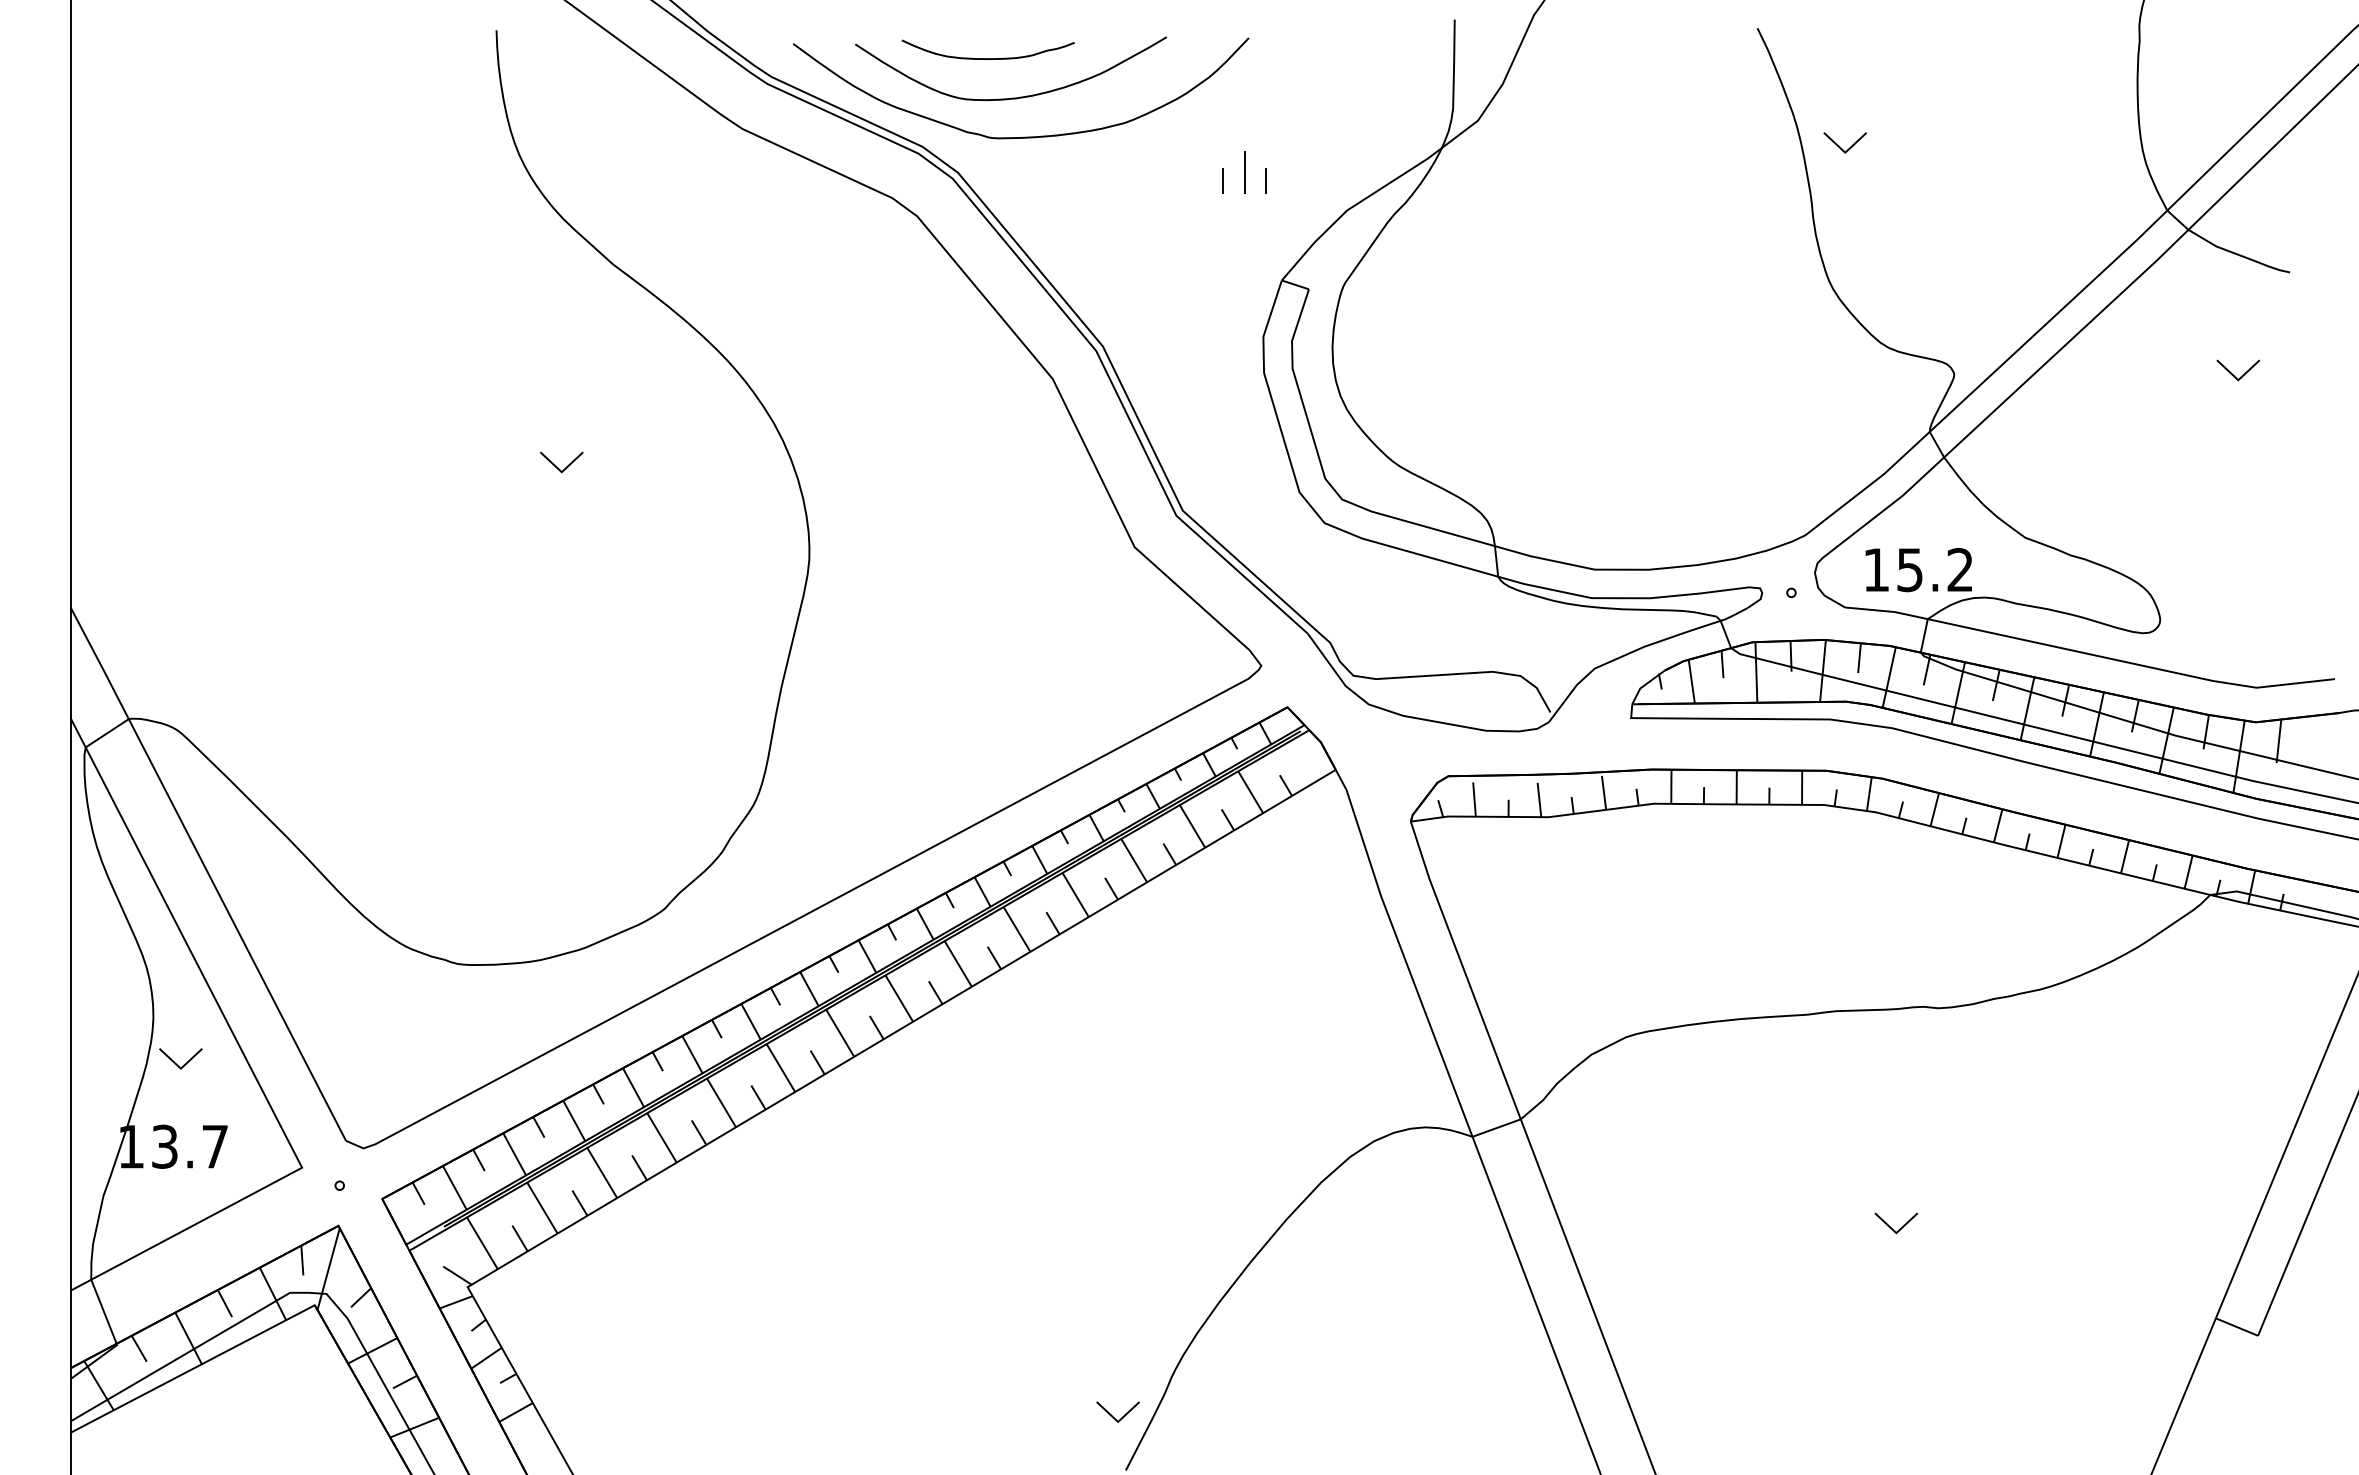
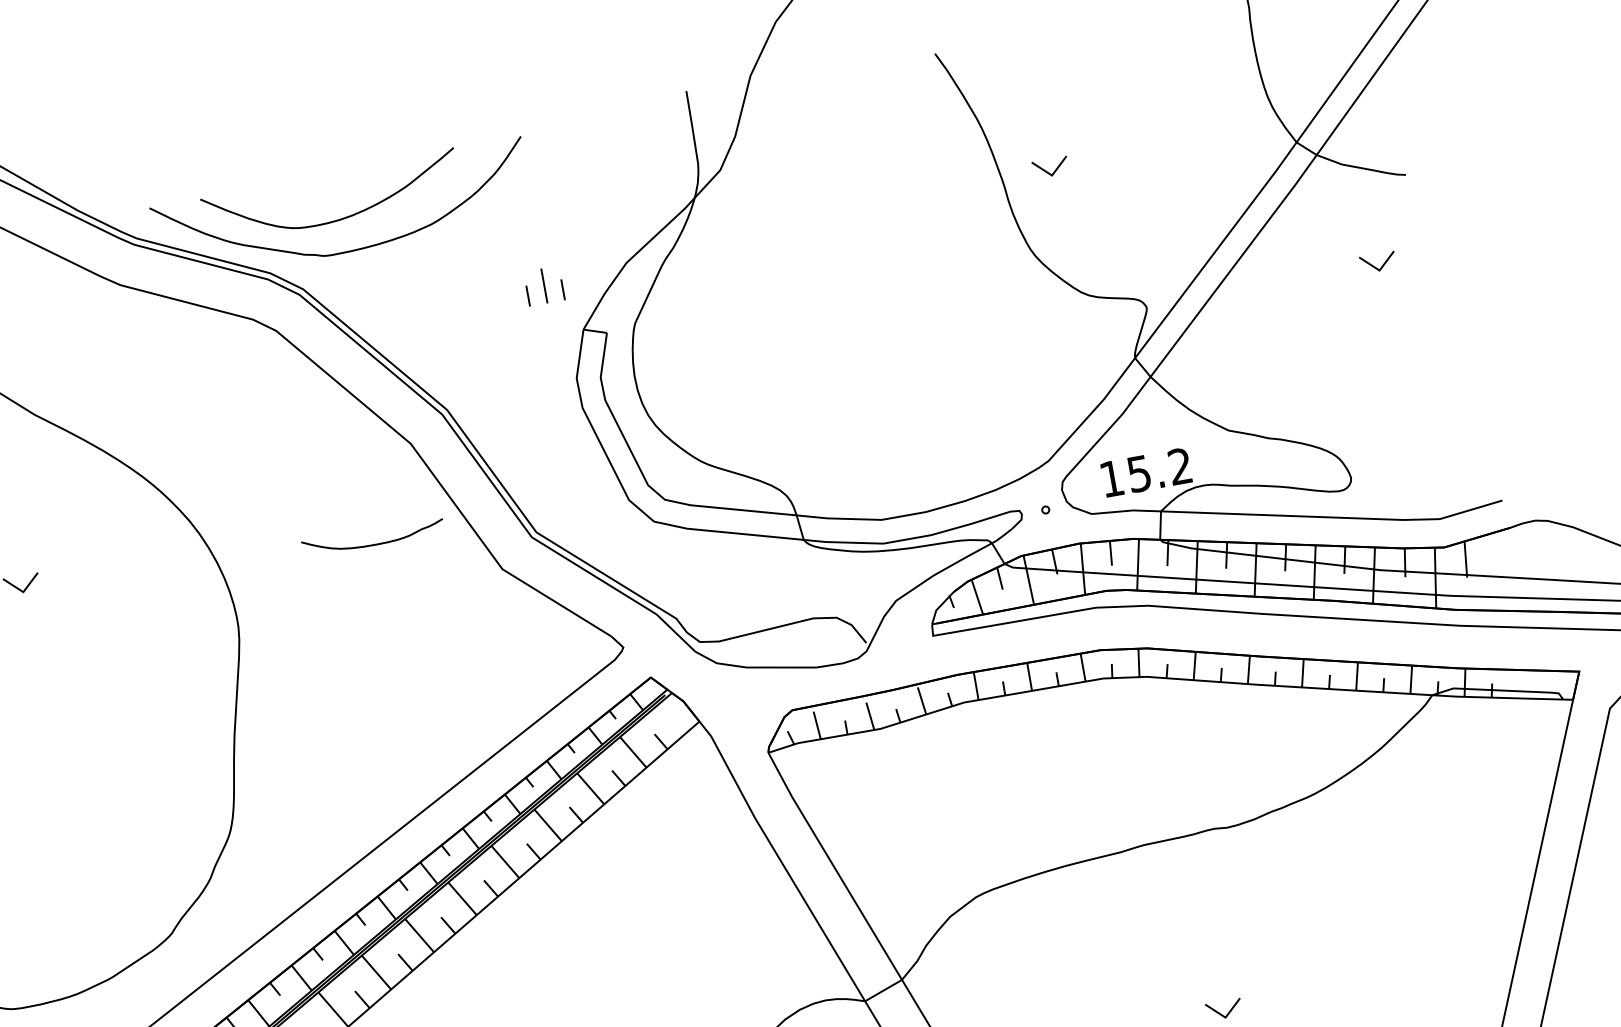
curve: (987, 58) -> (373, 544), moved
part: (1844, 142) -> (1049, 167), moved
part: (1244, 172) -> (544, 286), moved

